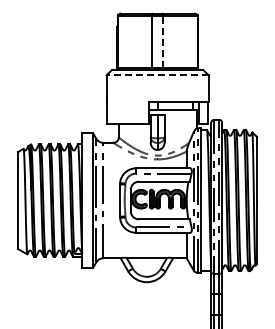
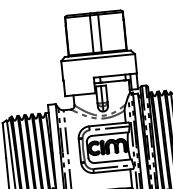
line: (163, 41) -> (100, 32), dashed -> solid
line: (157, 75) -> (98, 57), dashed -> solid

